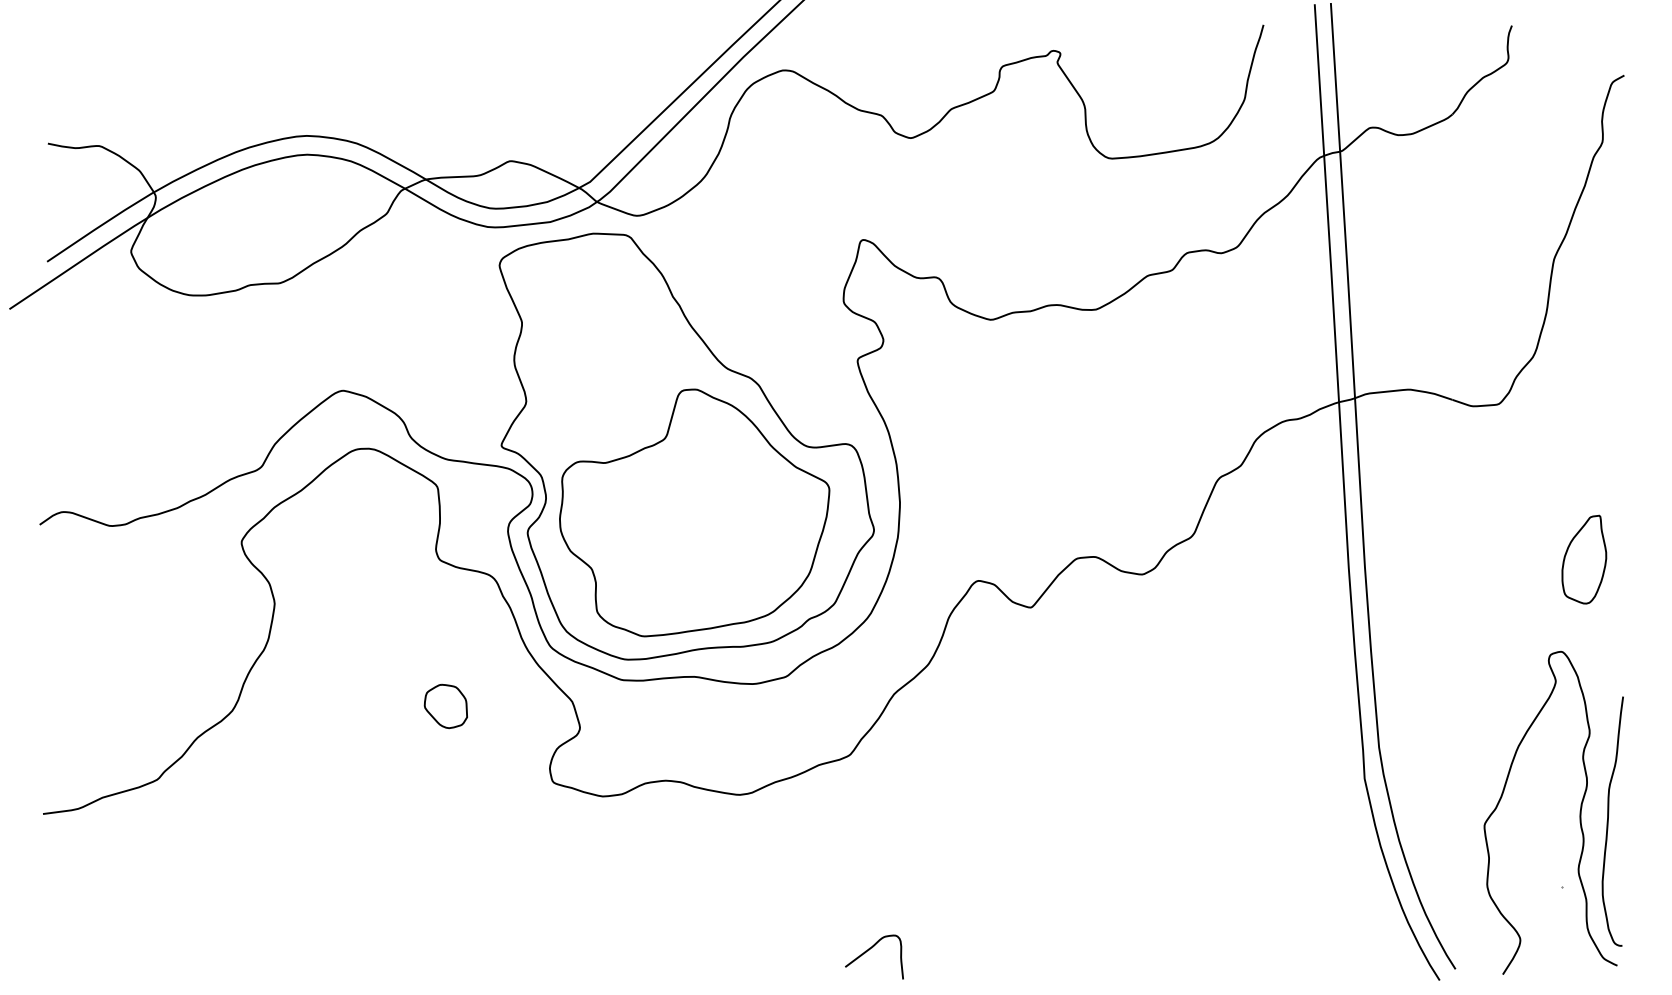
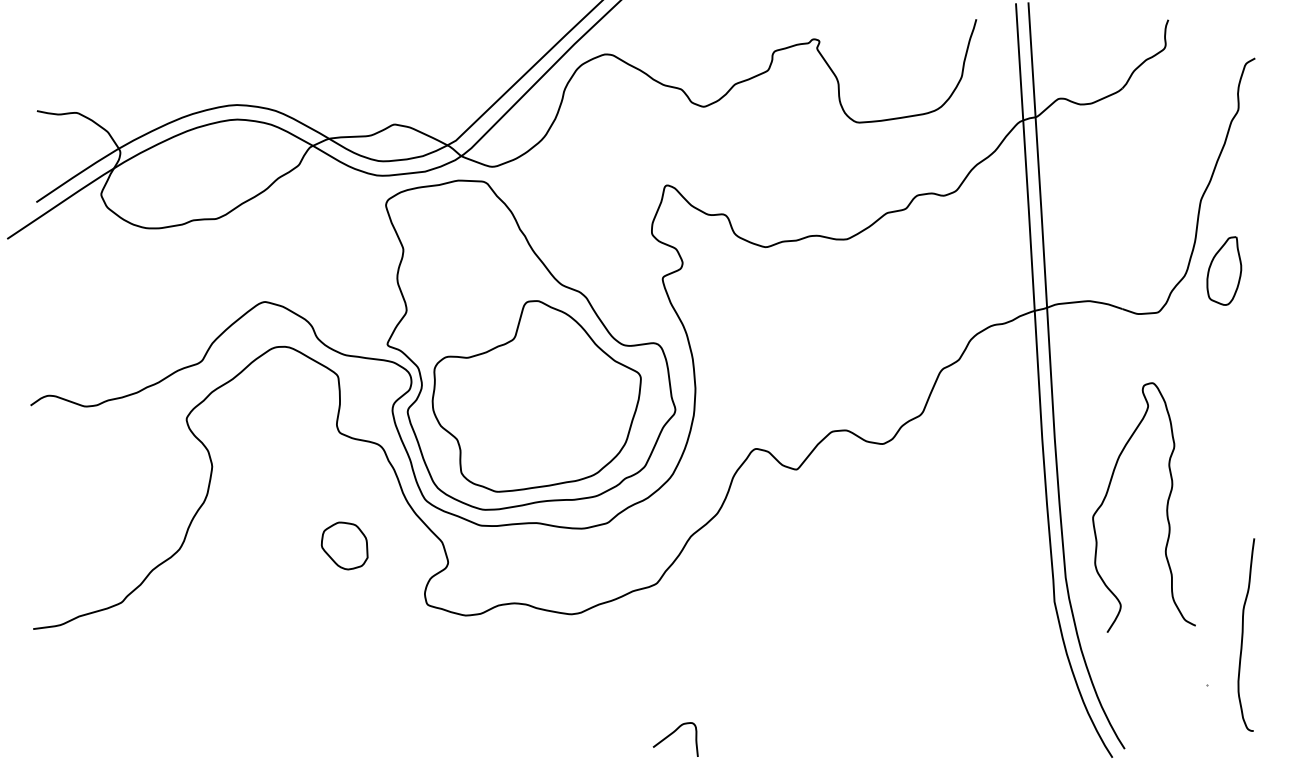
part: (1584, 559) -> (1224, 270), moved
part: (445, 706) -> (344, 546), size x1.4
curve: (1579, 812) -> (1166, 507), moved

